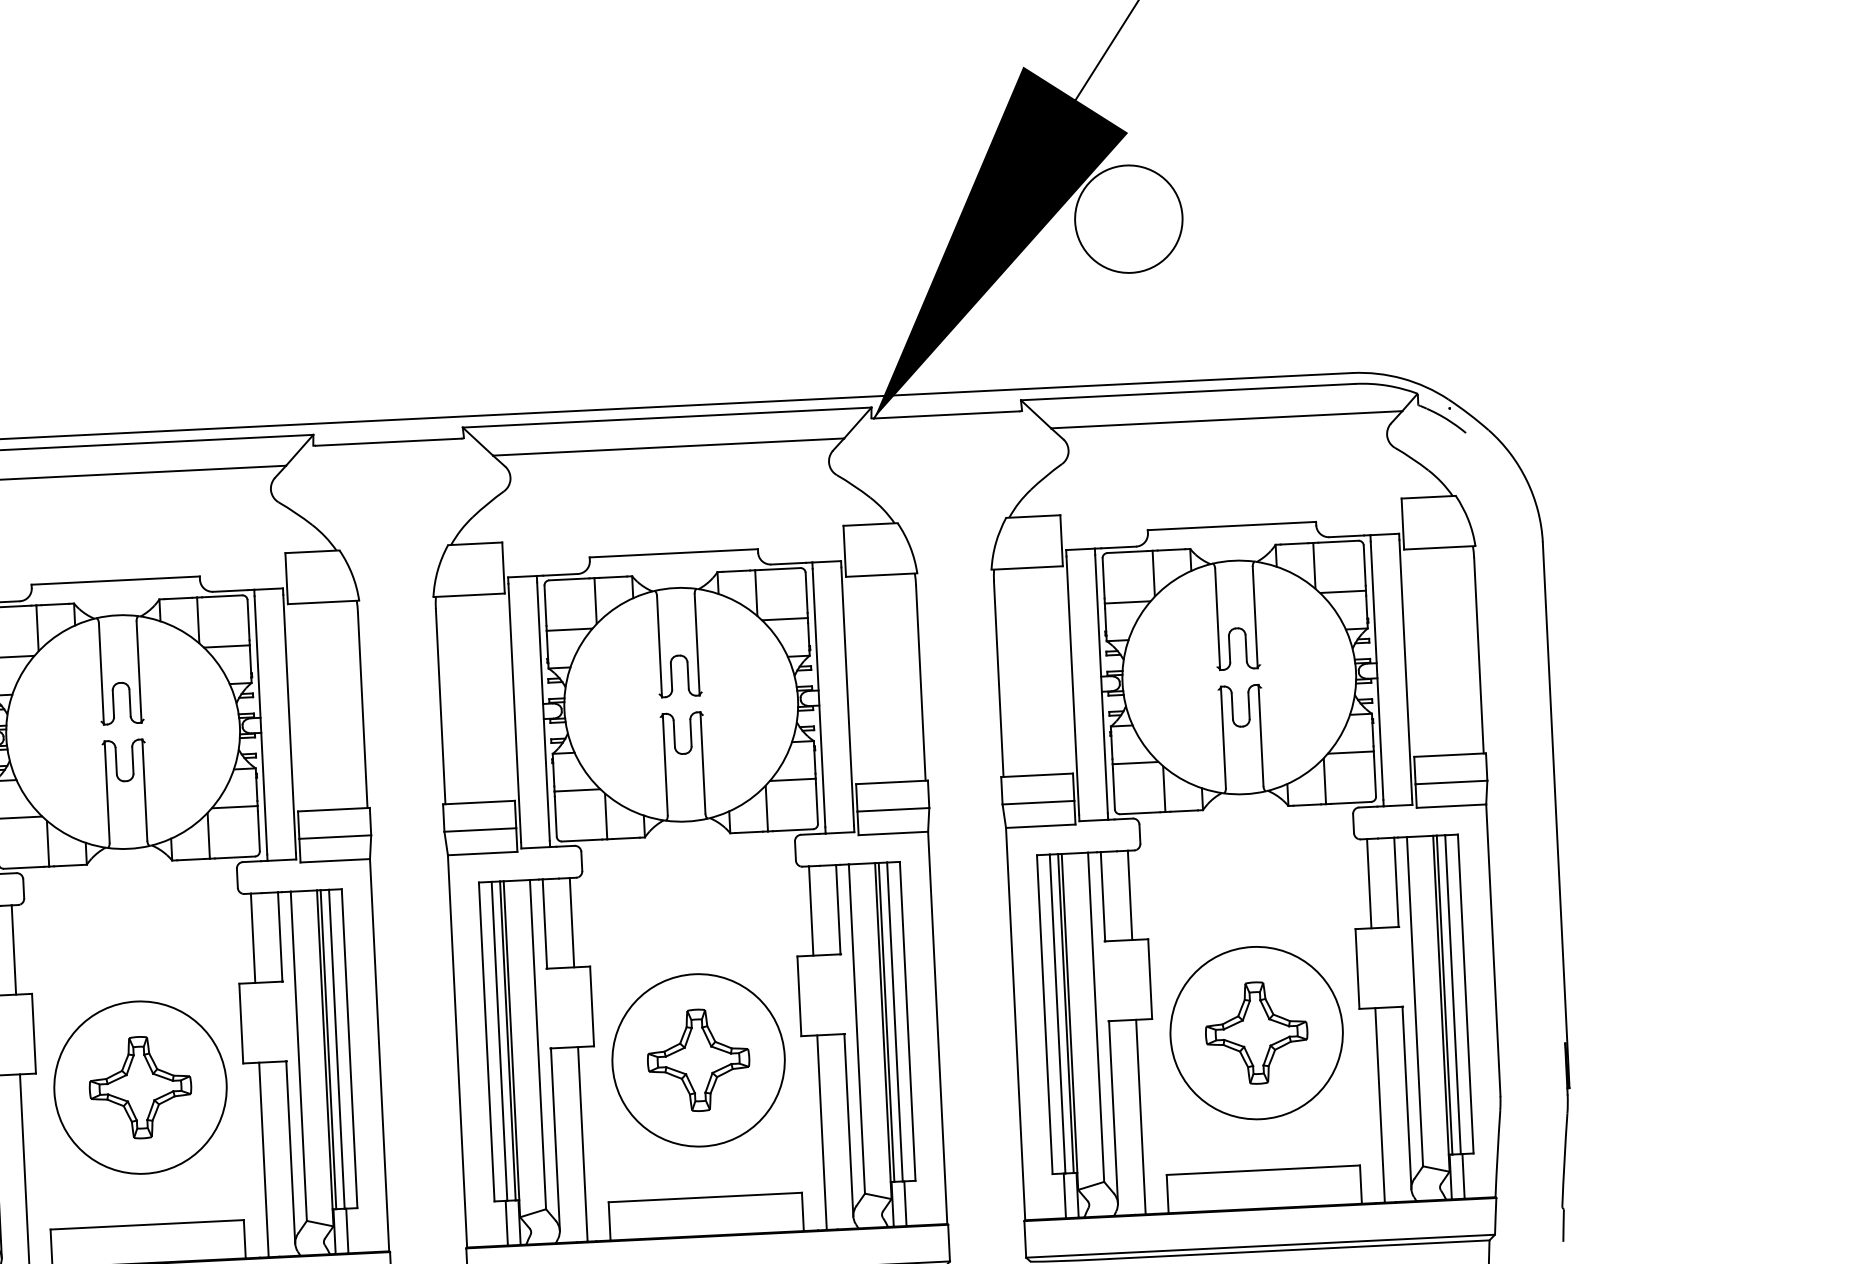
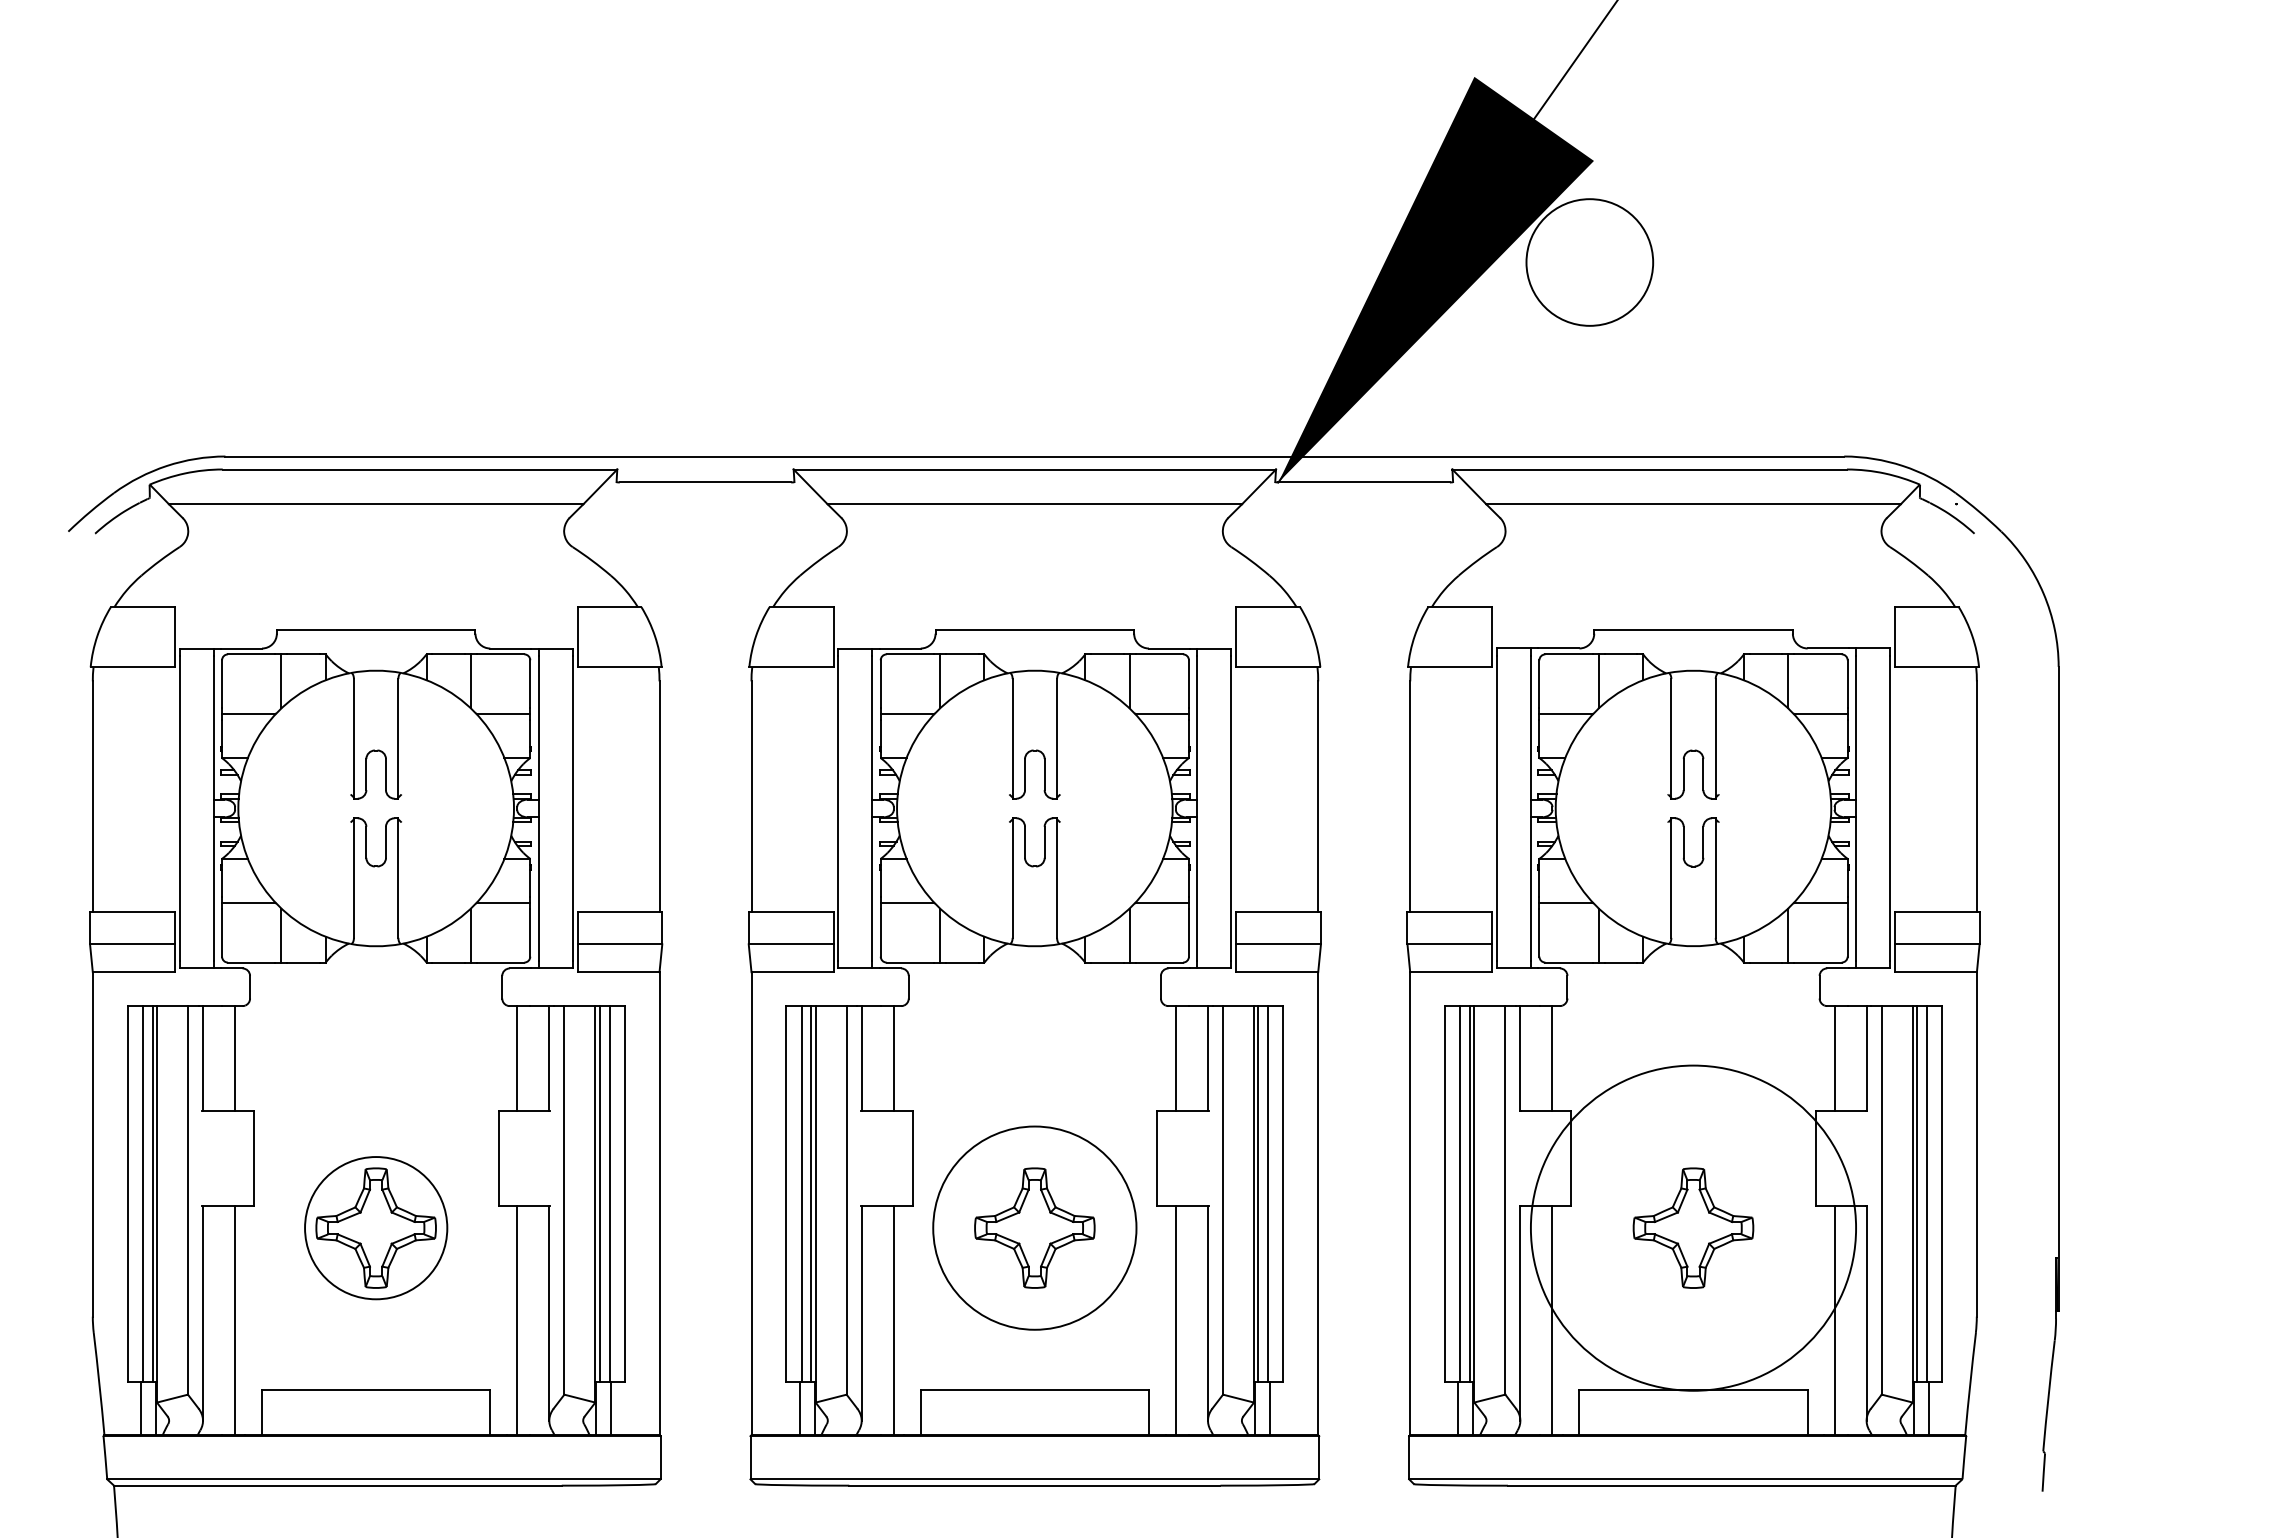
circle: (1256, 1032) -> (1693, 1227), size x1.6
circle: (139, 1087) -> (375, 1227), size x0.7

